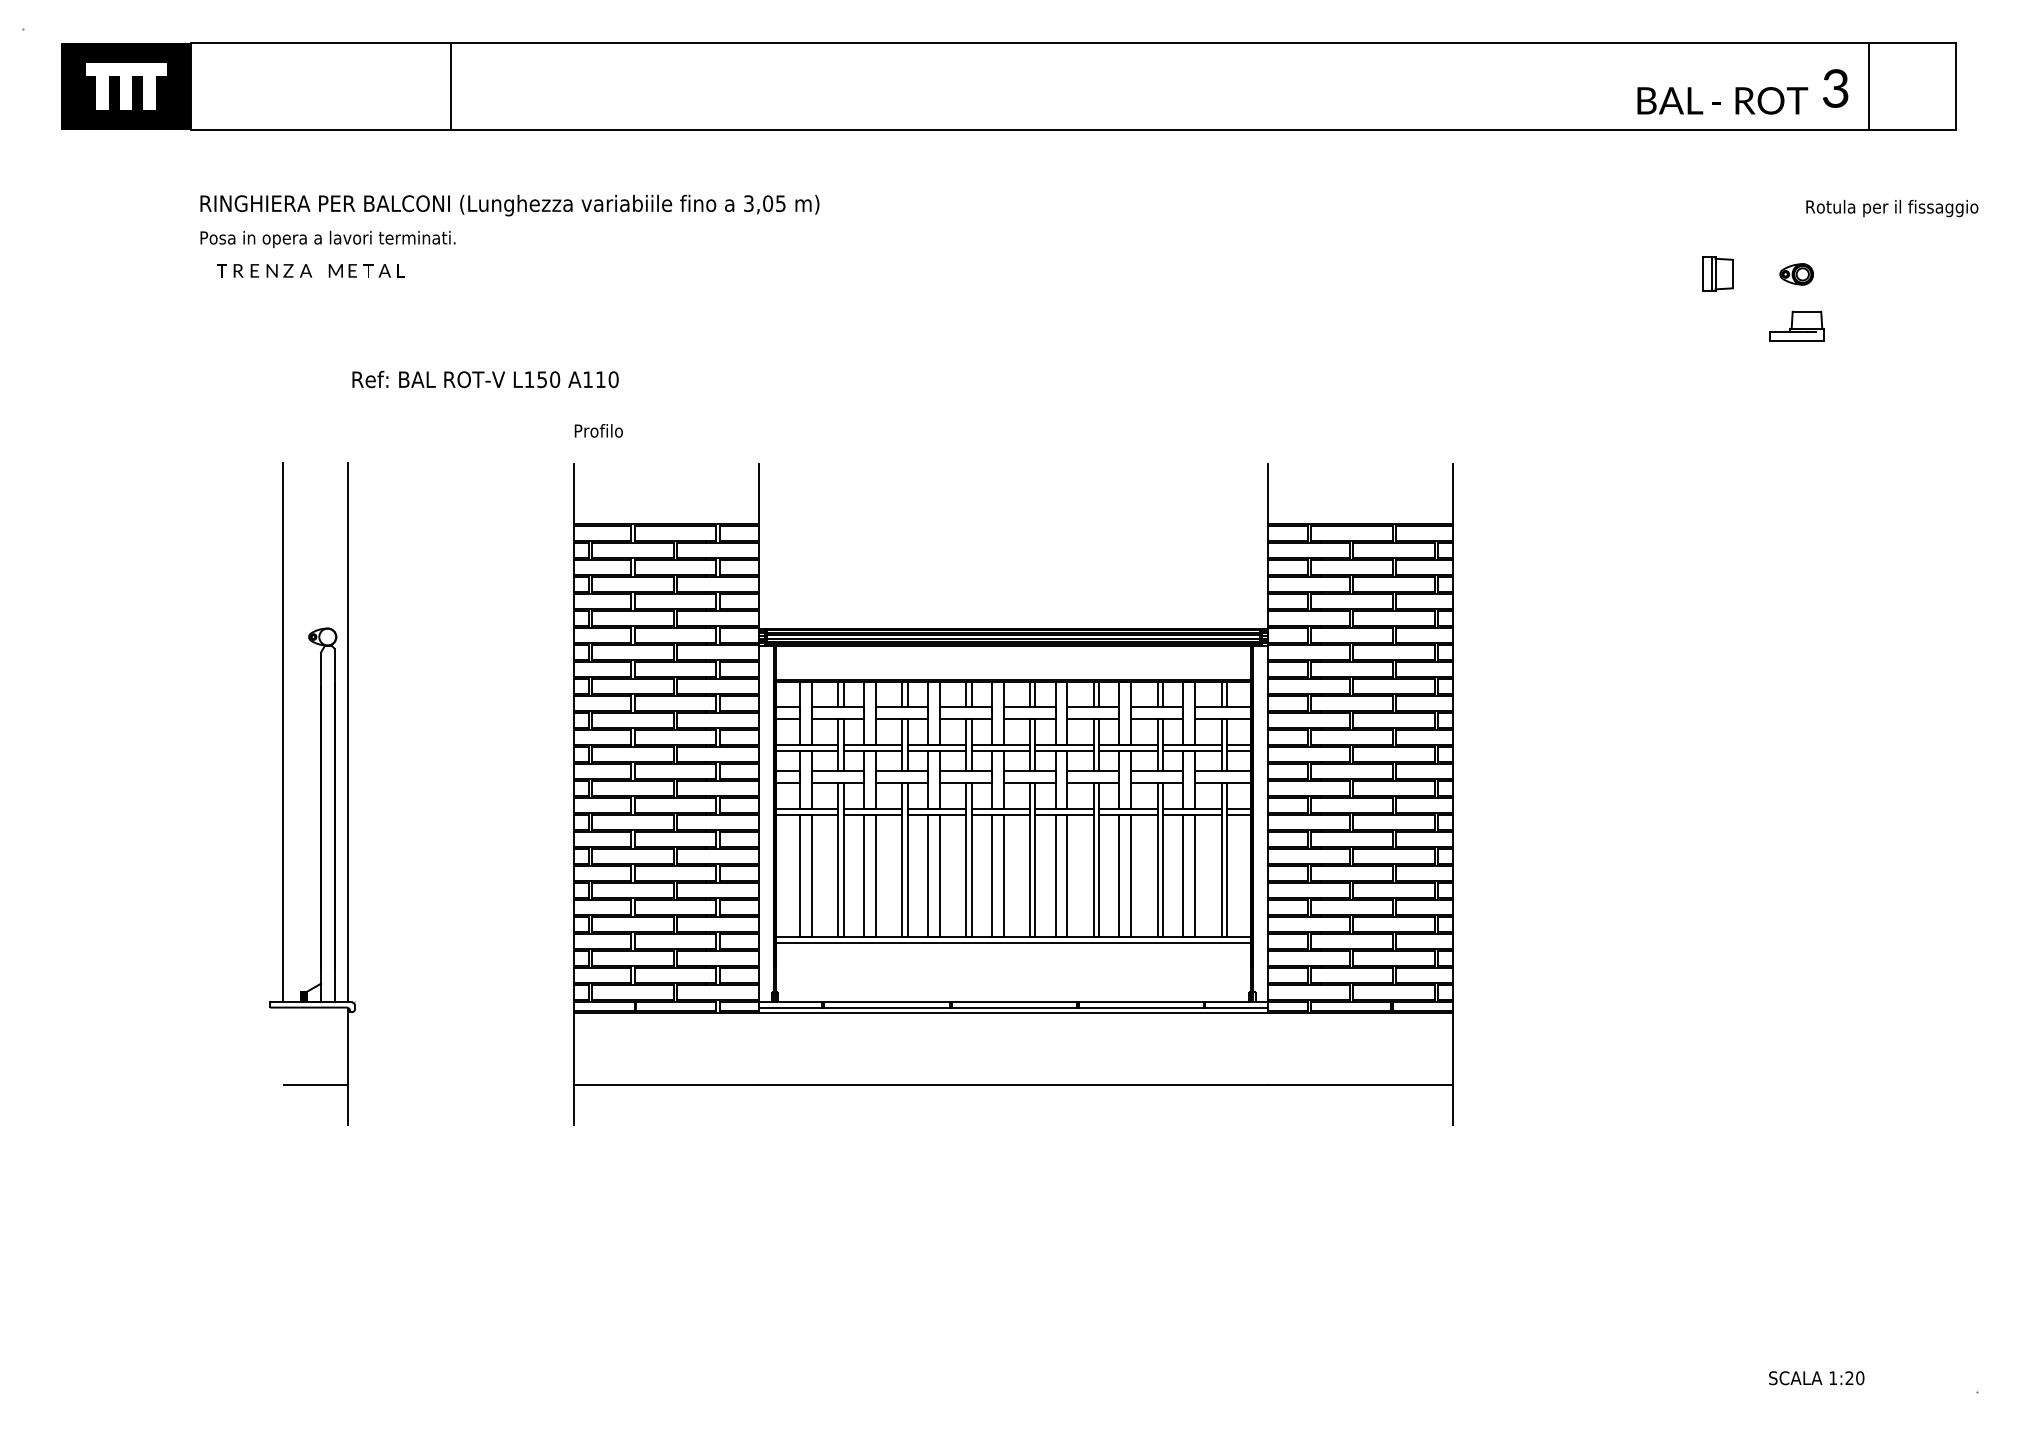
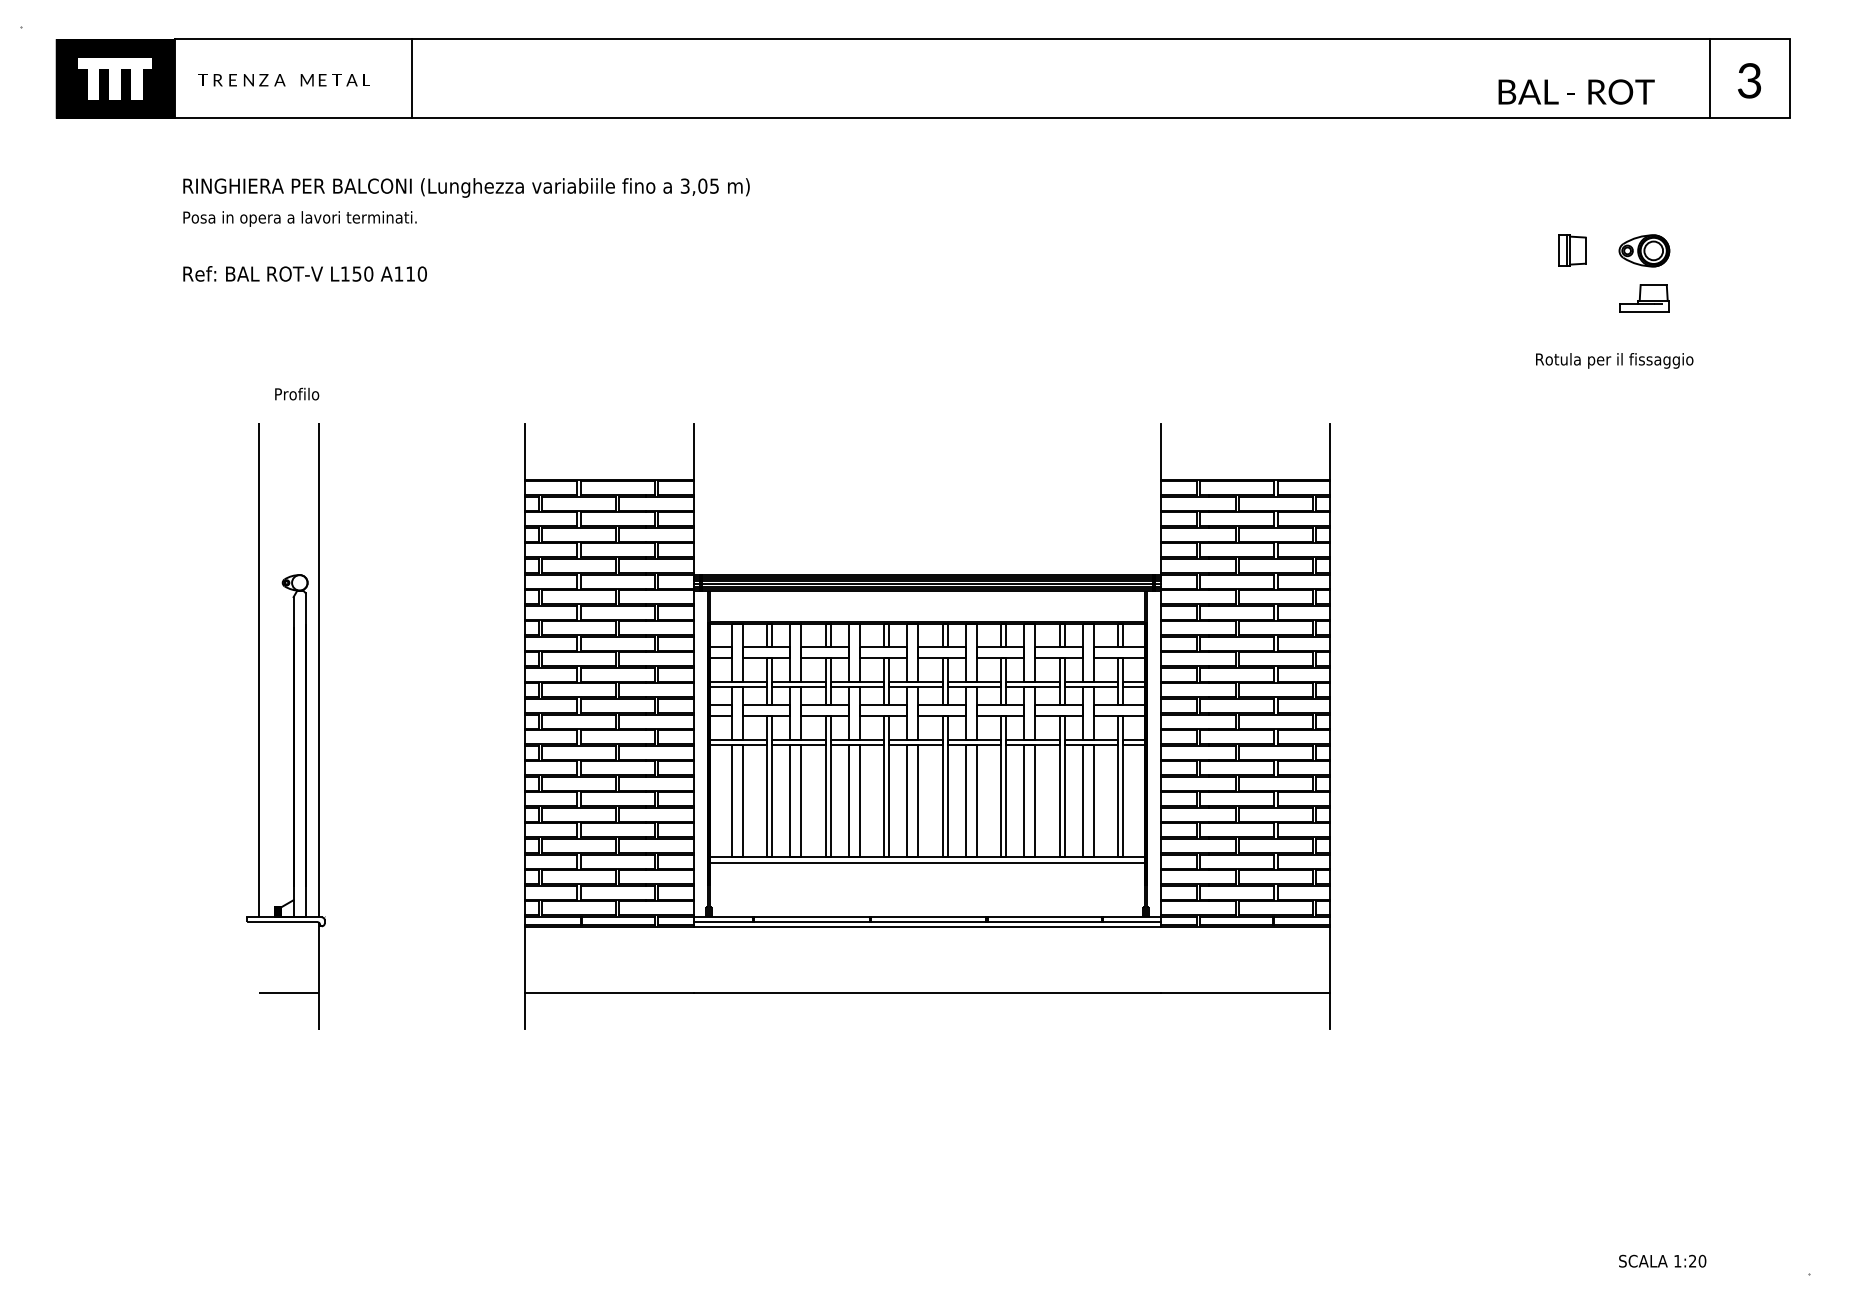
text: (1835, 88) -> (1749, 80), moved
text: (1892, 208) -> (1614, 360), moved
text: (310, 270) -> (284, 79), moved
part: (1796, 274) -> (1644, 251), size x1.67
text: (485, 379) -> (305, 273), moved
text: (598, 430) -> (296, 393), moved

